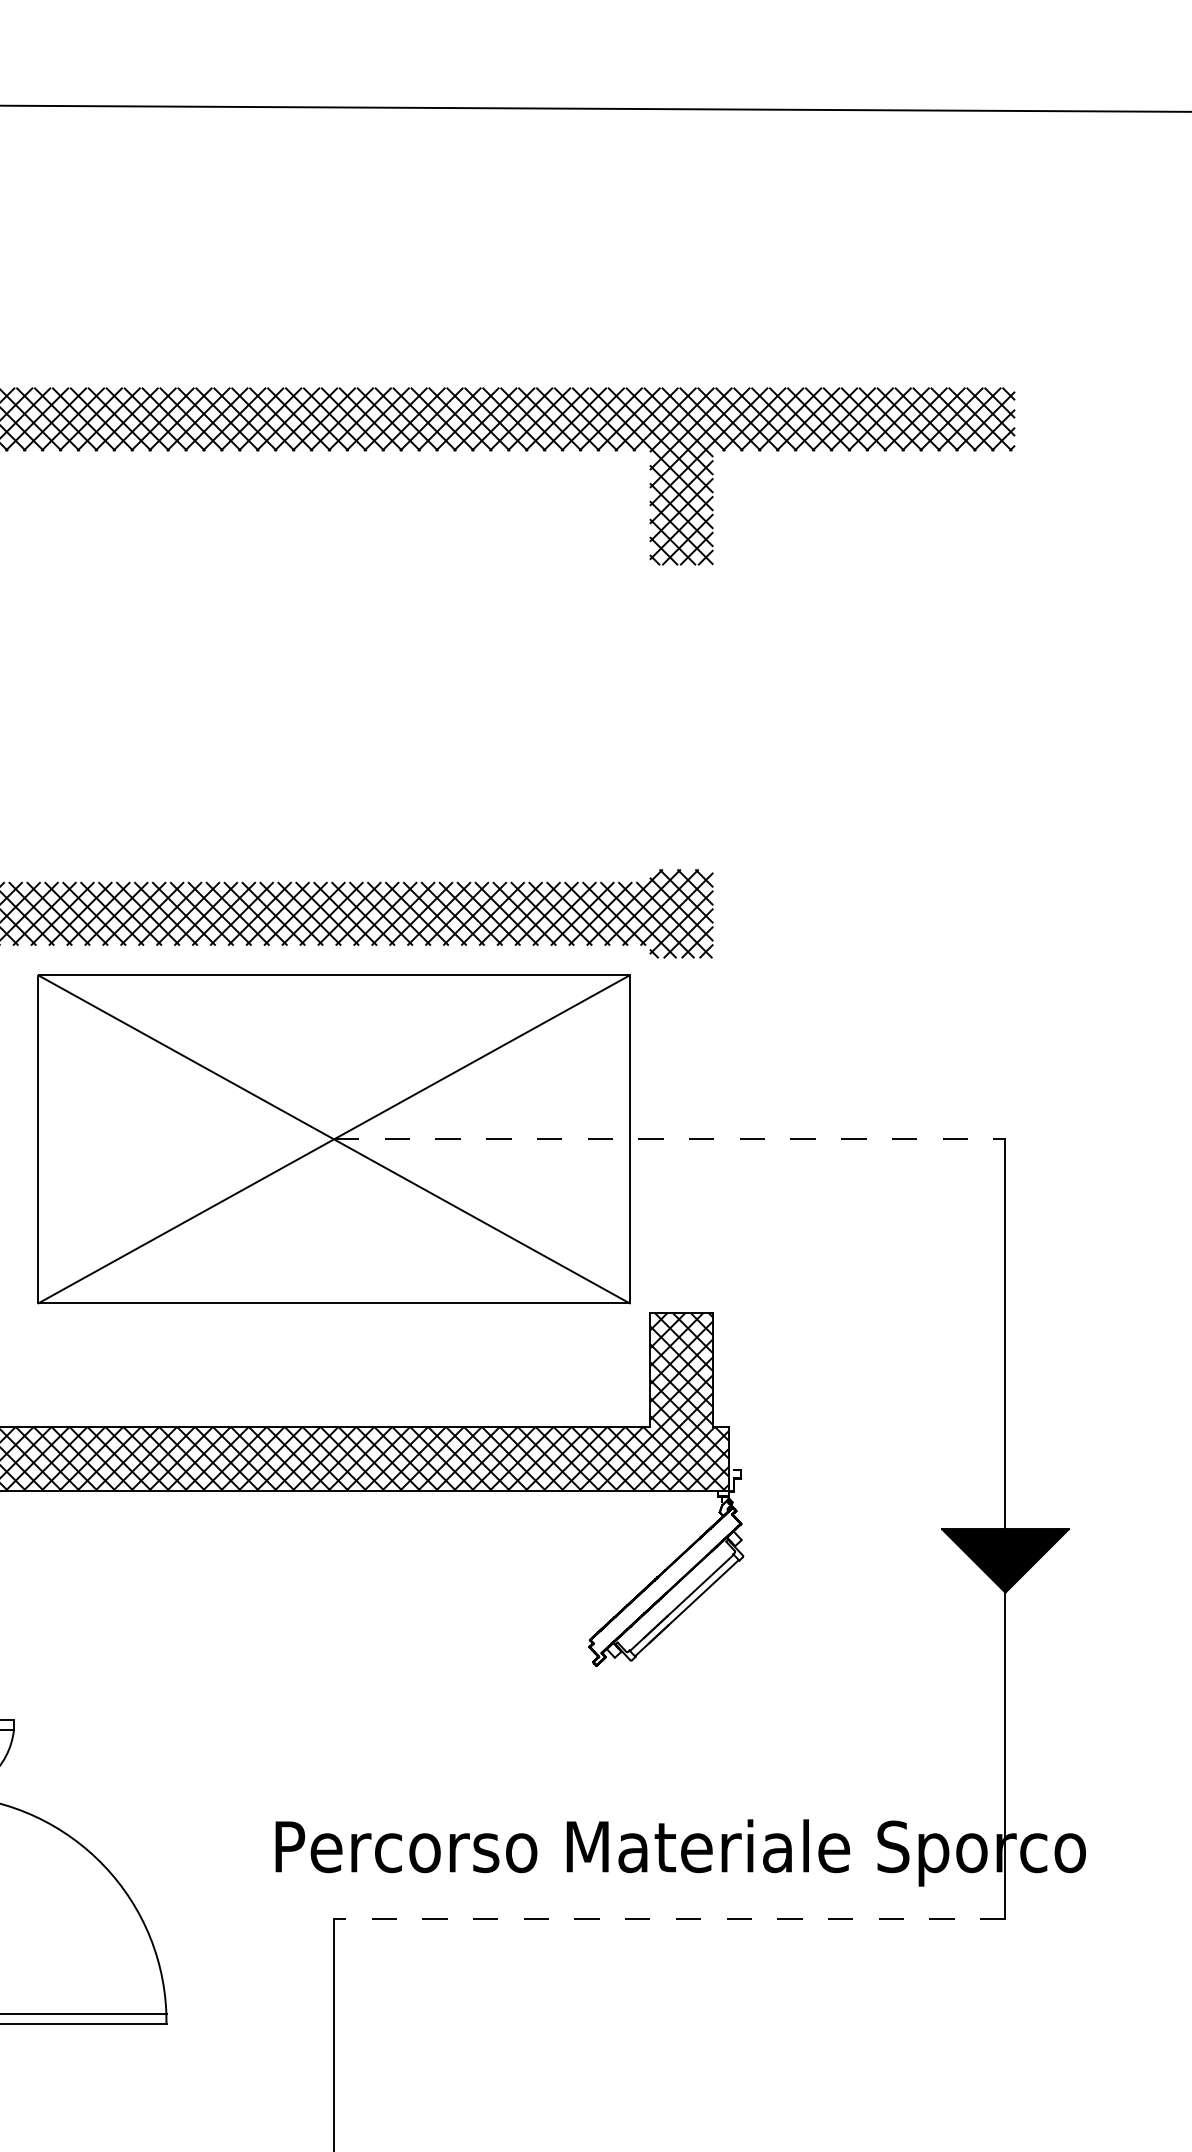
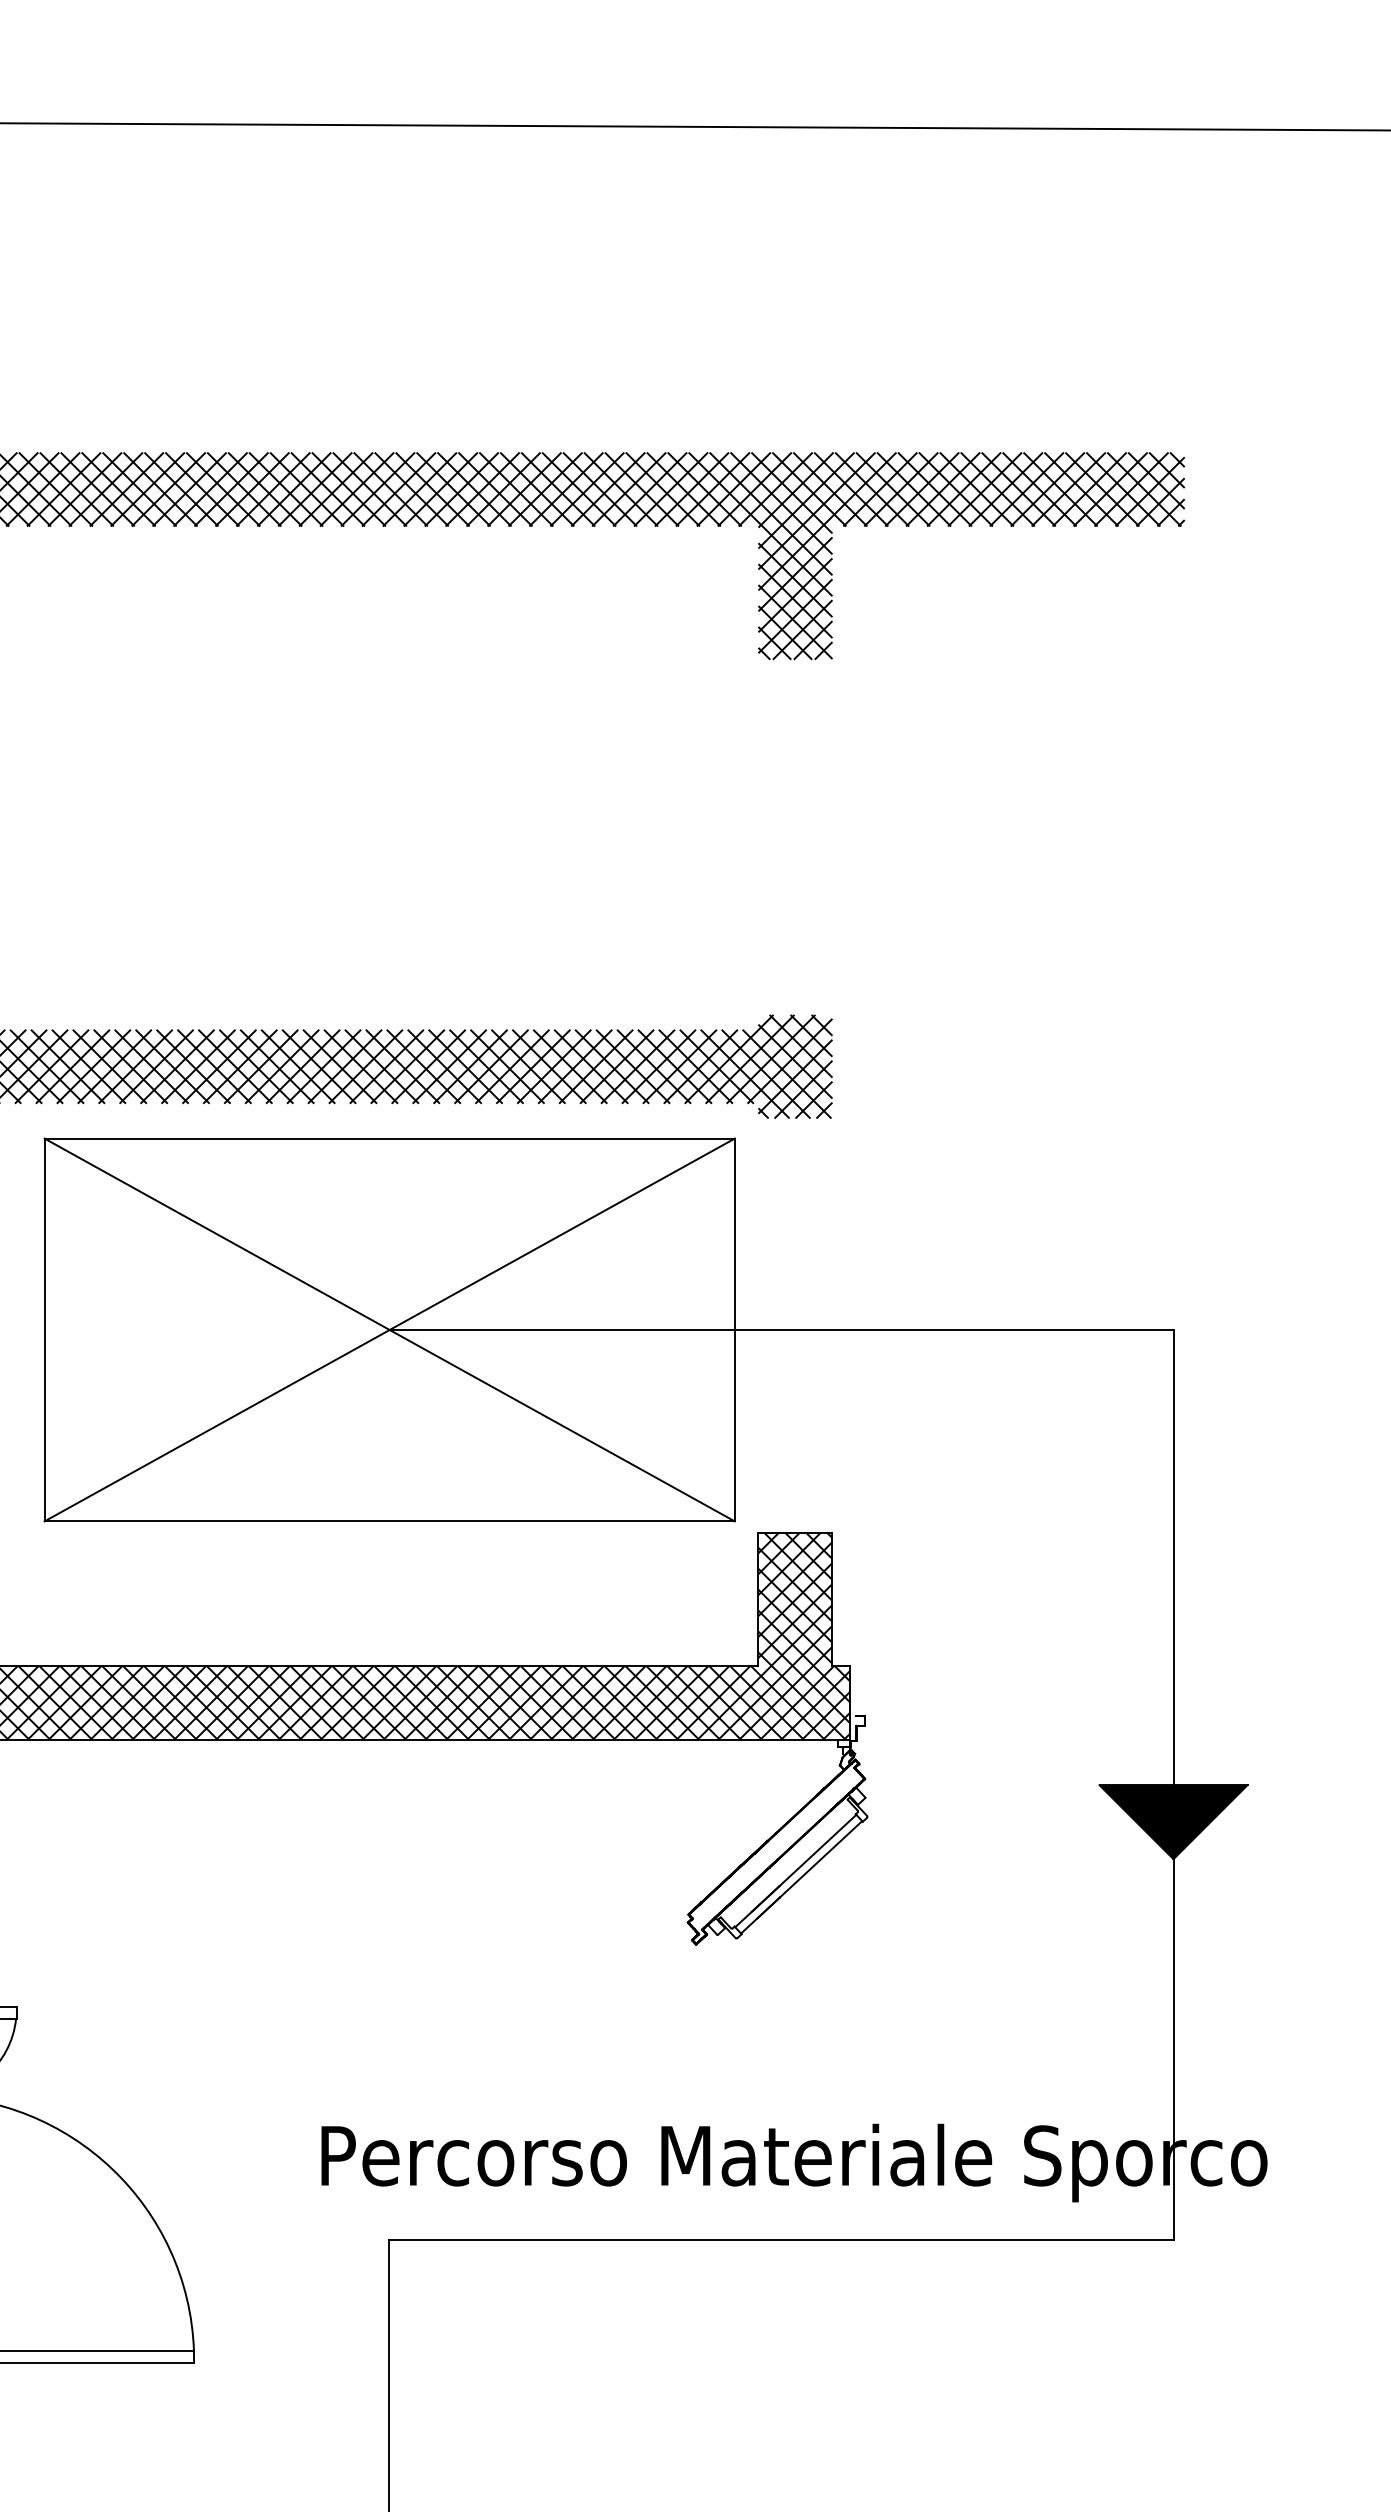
line: (669, 1139) -> (781, 1330), dashed -> solid
line: (668, 1919) -> (780, 2240), dashed -> solid

